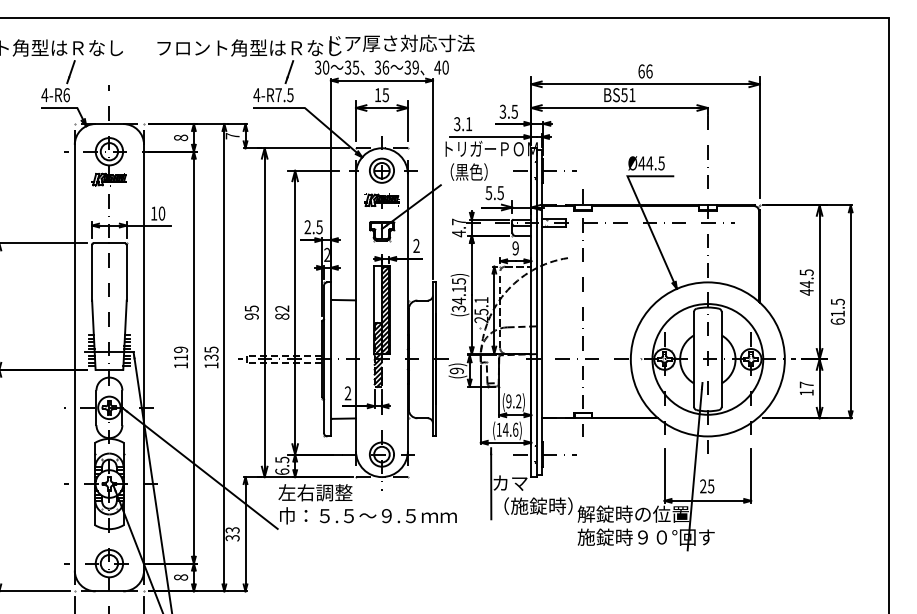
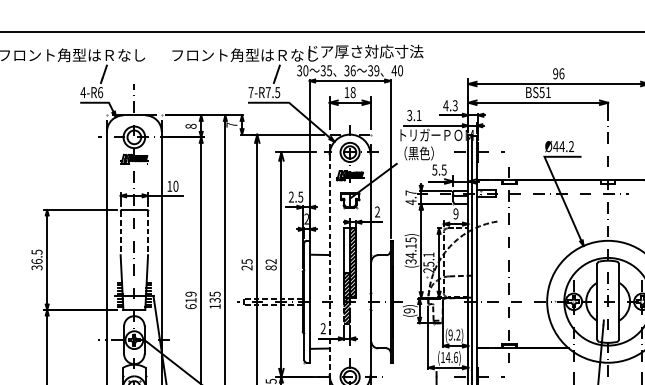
text: (641, 71) -> (555, 73), 66 -> 96
text: (256, 95) -> (250, 92), 4-R7.5 -> 7-R7.5
text: (385, 95) -> (352, 92), 15 -> 18
text: (508, 111) -> (450, 105), 3.5 -> 4.3
text: (661, 163) -> (571, 146), Ø44.5 -> Ø44.2
line: (92, 272) -> (120, 232), solid -> dashed
line: (126, 272) -> (147, 232), solid -> dashed
line: (356, 313) -> (329, 265), solid -> dashed
text: (251, 316) -> (246, 267), 95 -> 25
text: (181, 365) -> (191, 306), 119 -> 619

